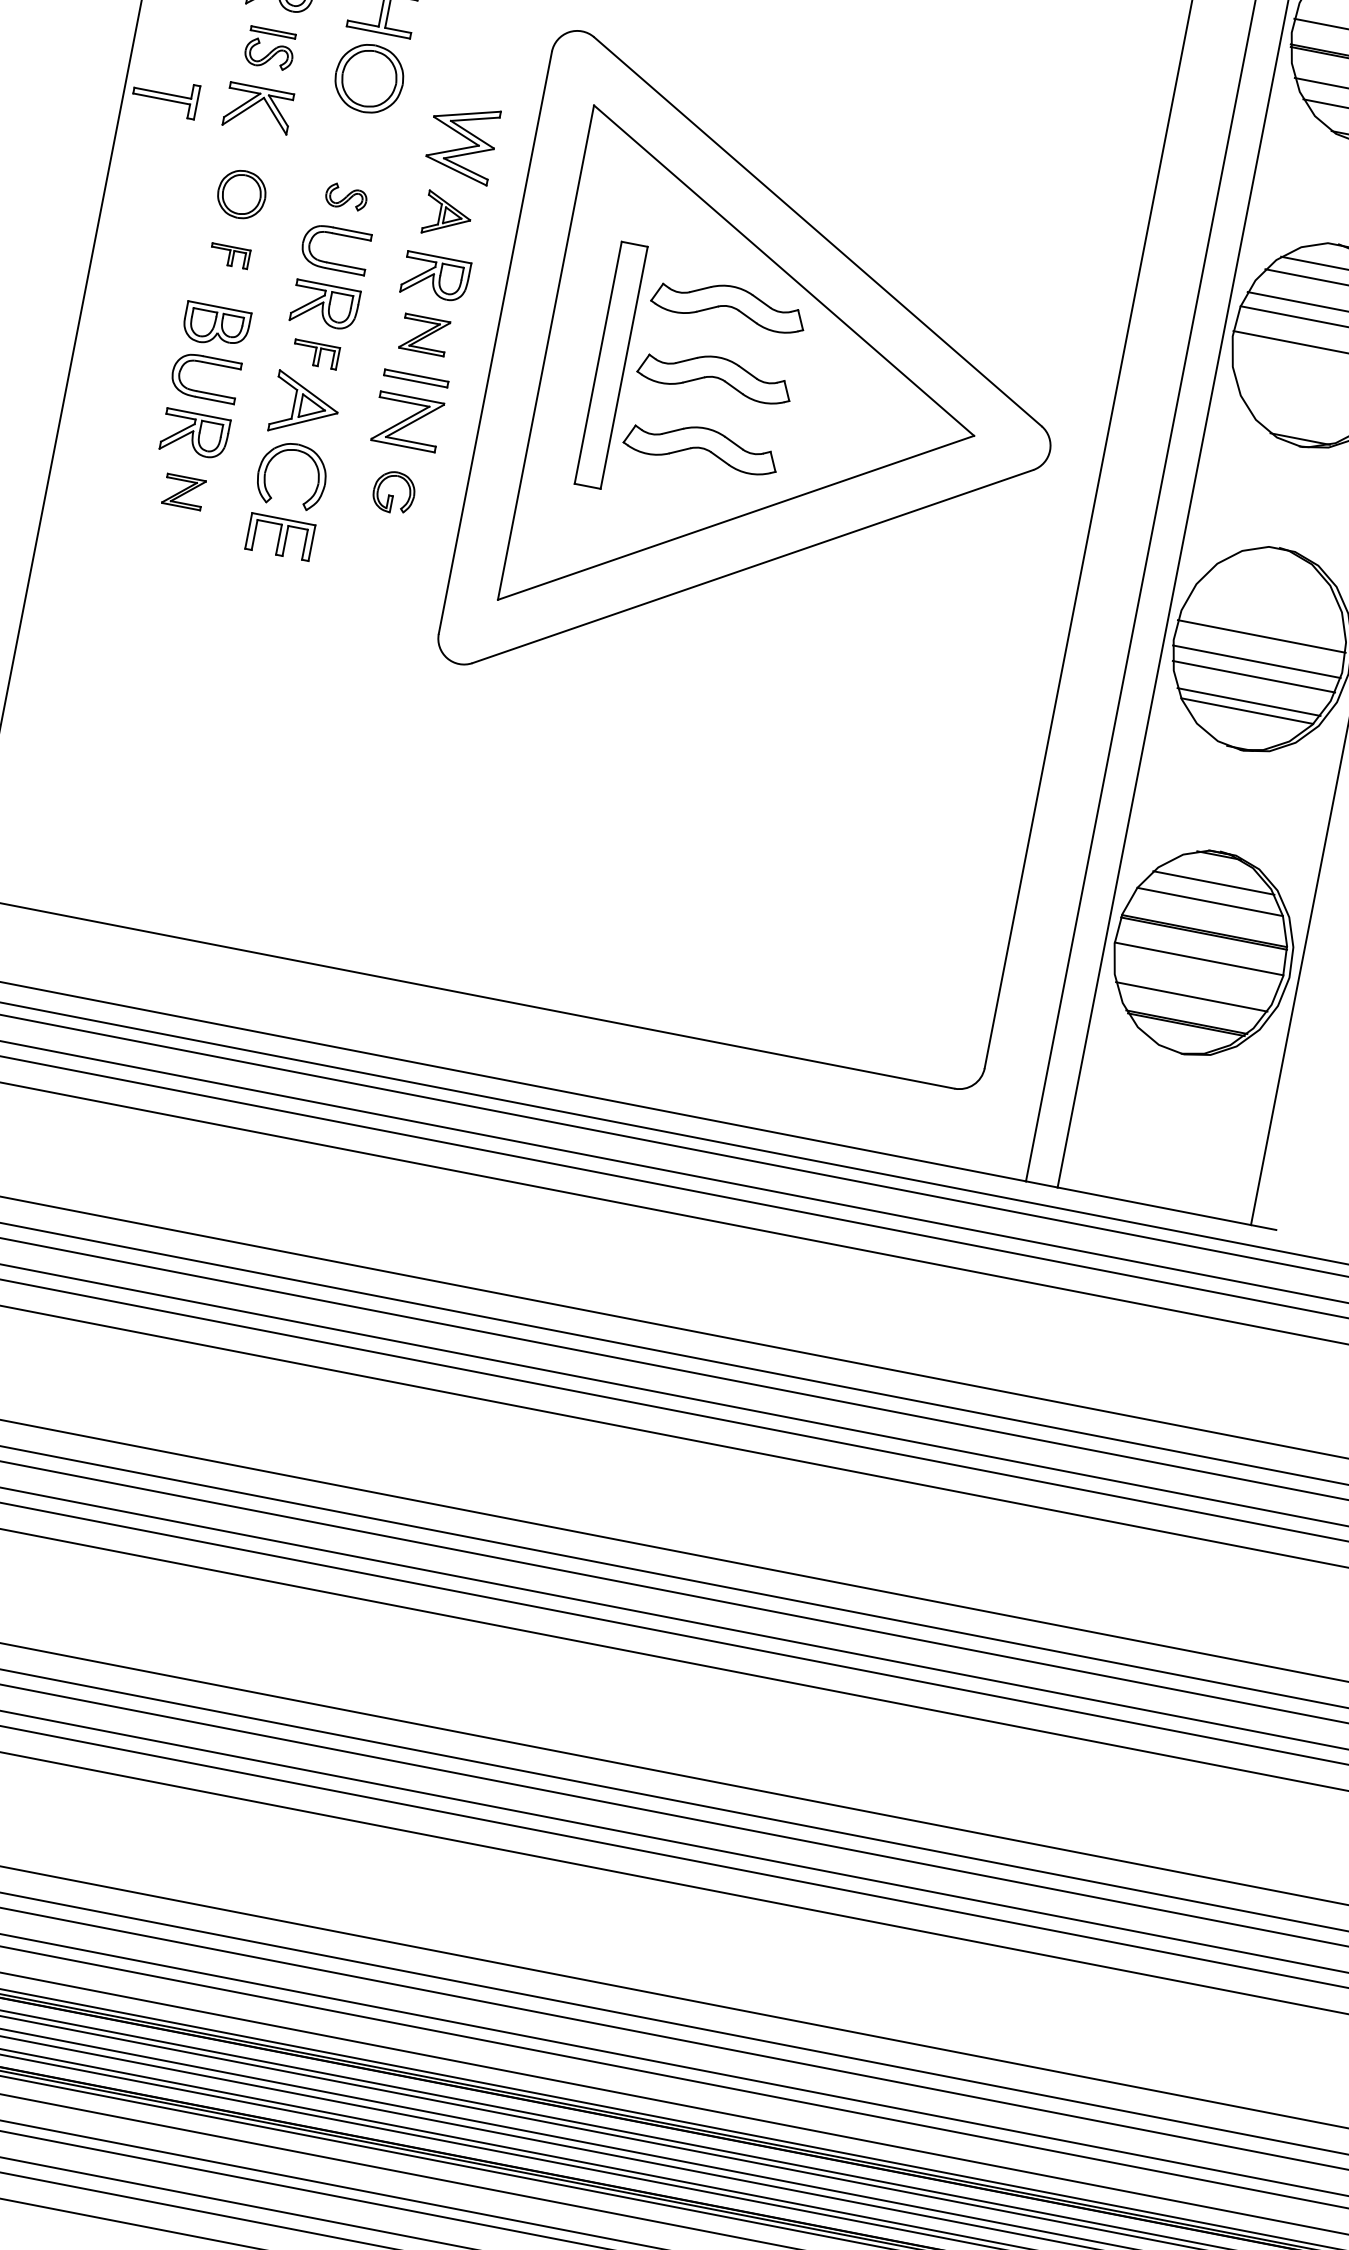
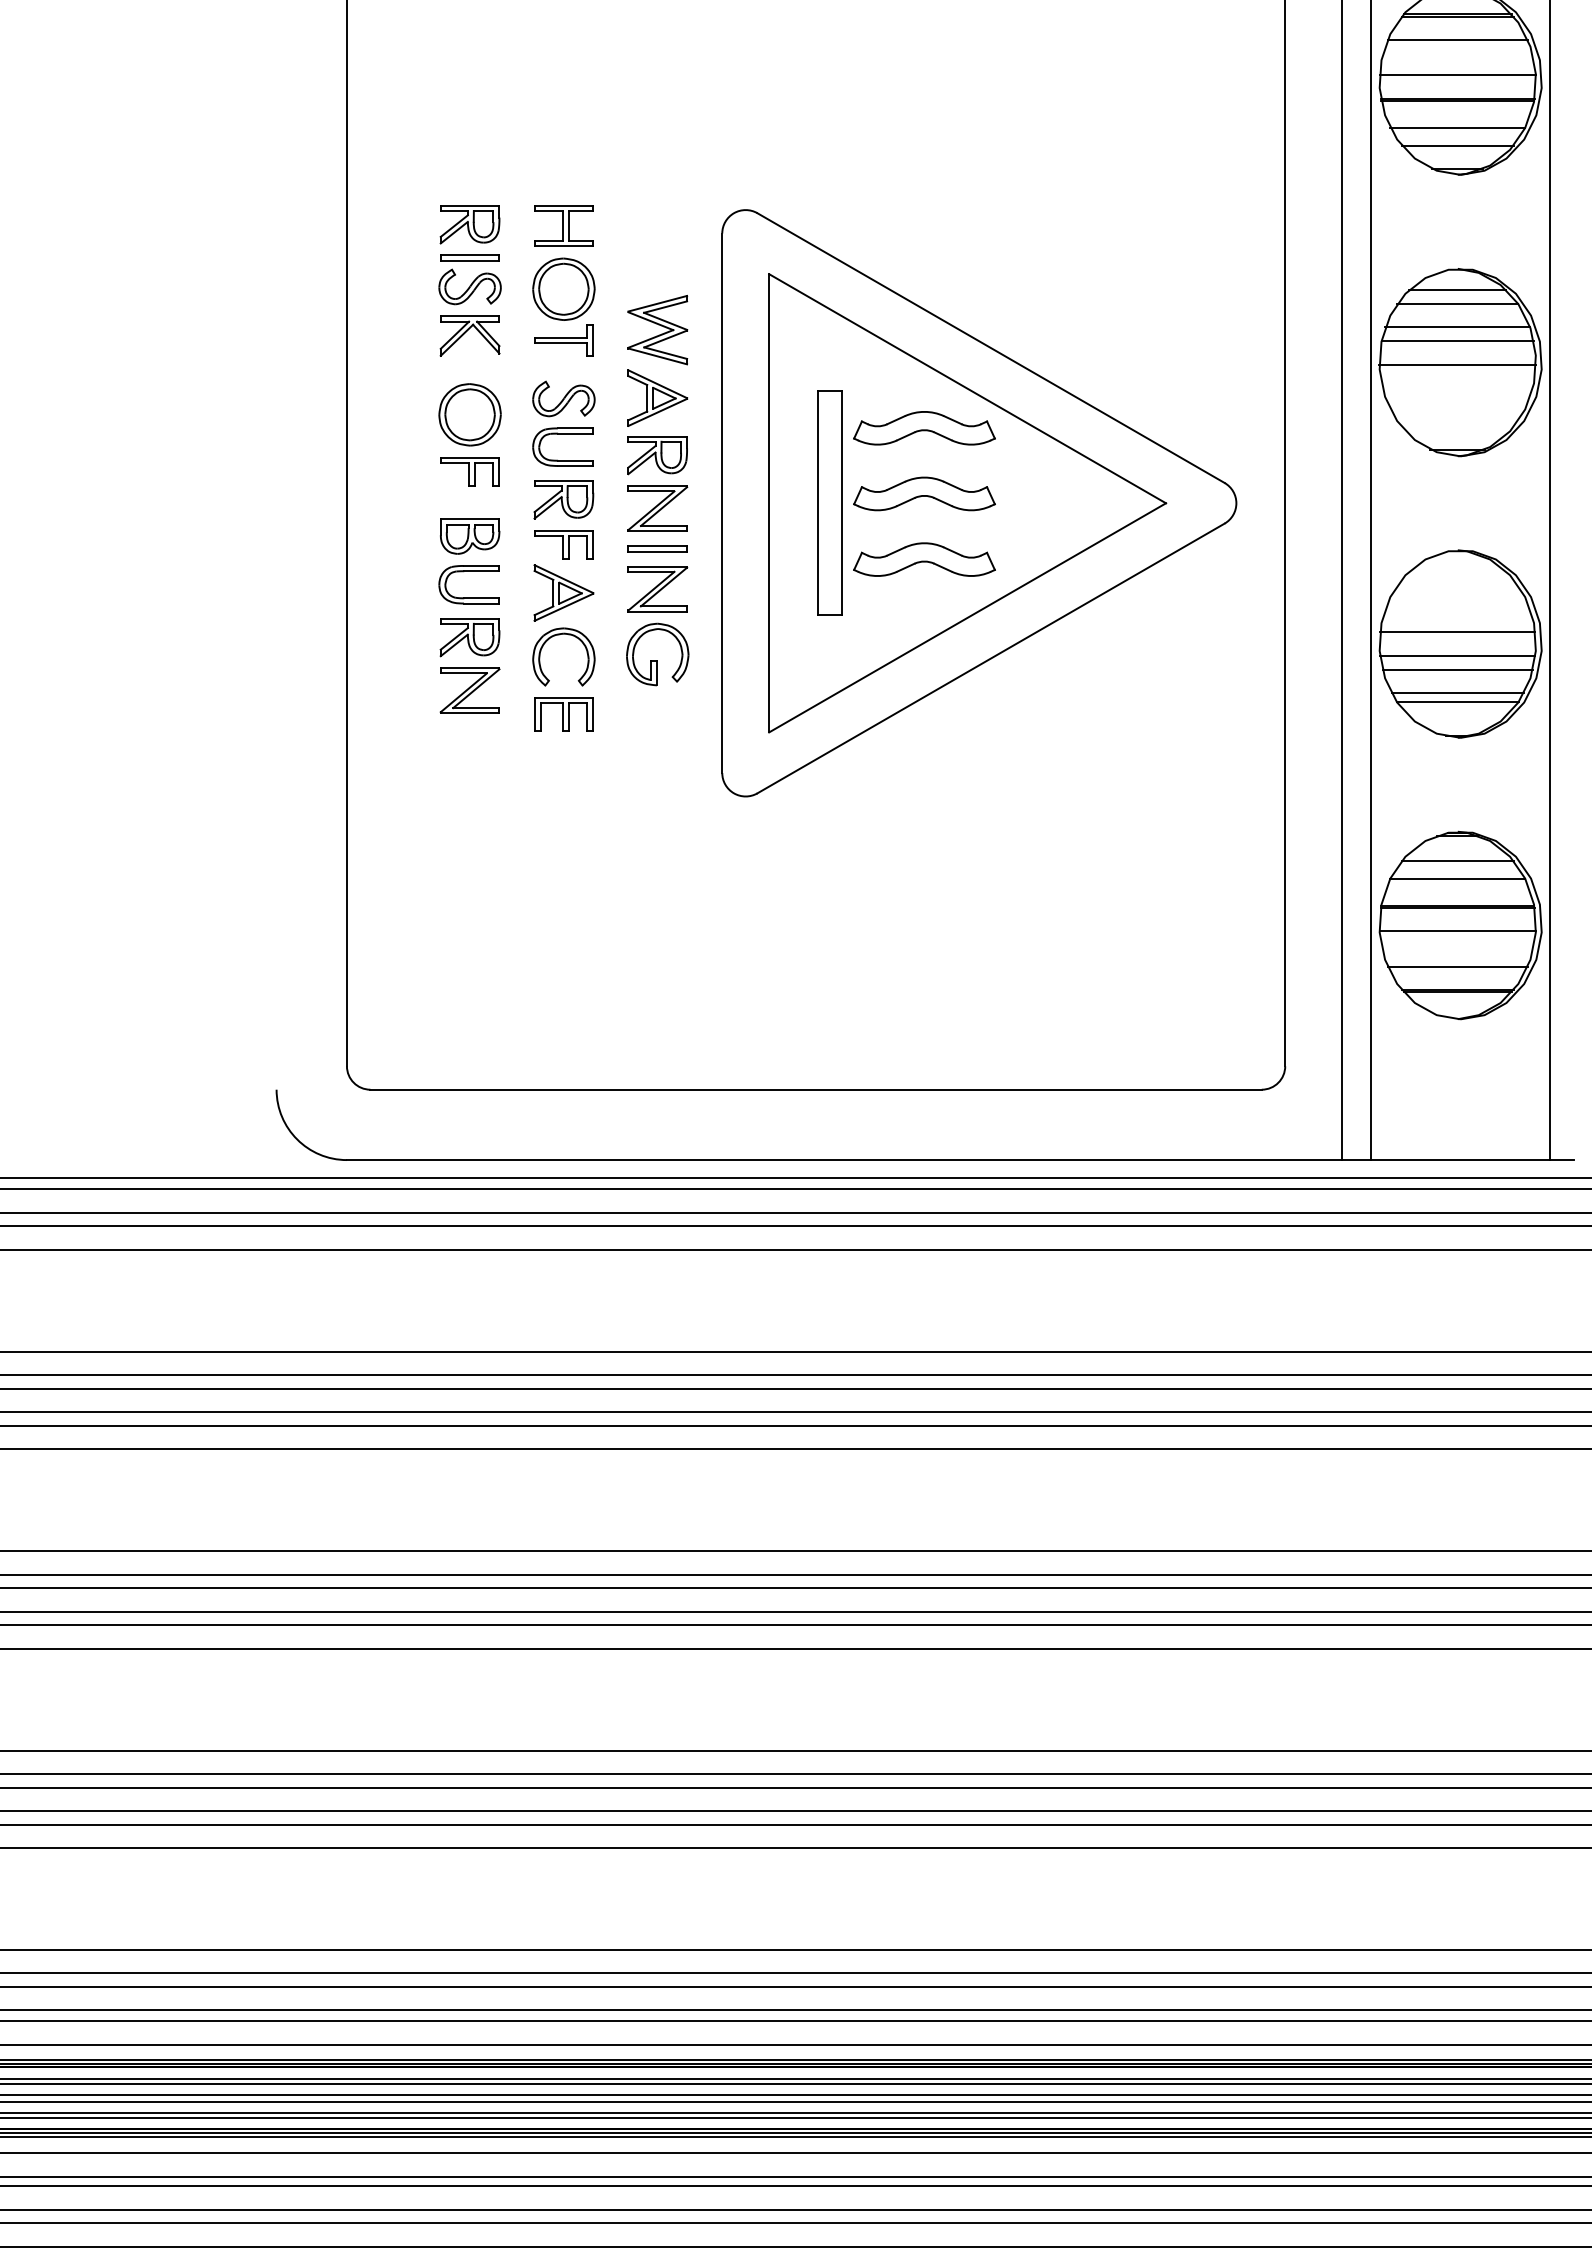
part: (269, 48) -> (469, 279), size x1.43
part: (165, 96) -> (563, 340), moved
part: (241, 194) -> (469, 414), size x1.43
part: (346, 196) -> (563, 398), size x1.67
part: (447, 215) -> (657, 397), size x1.43
part: (229, 255) -> (469, 471), size x1.67
part: (424, 334) -> (657, 508), size x1.43
part: (315, 353) -> (563, 544), size x1.43
part: (183, 491) -> (469, 690), size x1.67
part: (393, 492) -> (657, 654), size x1.67

